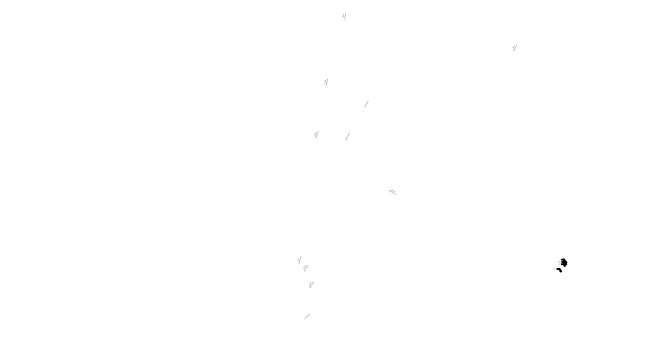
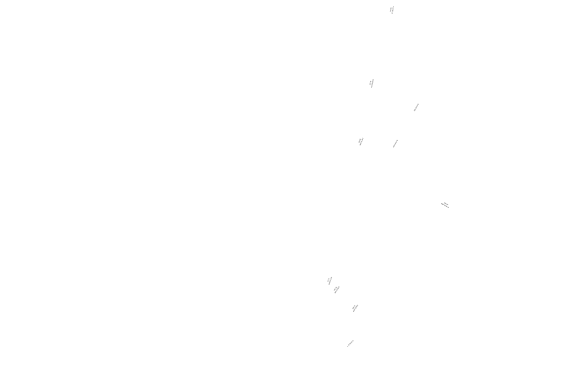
text: (302, 263) -> (333, 284), moved

